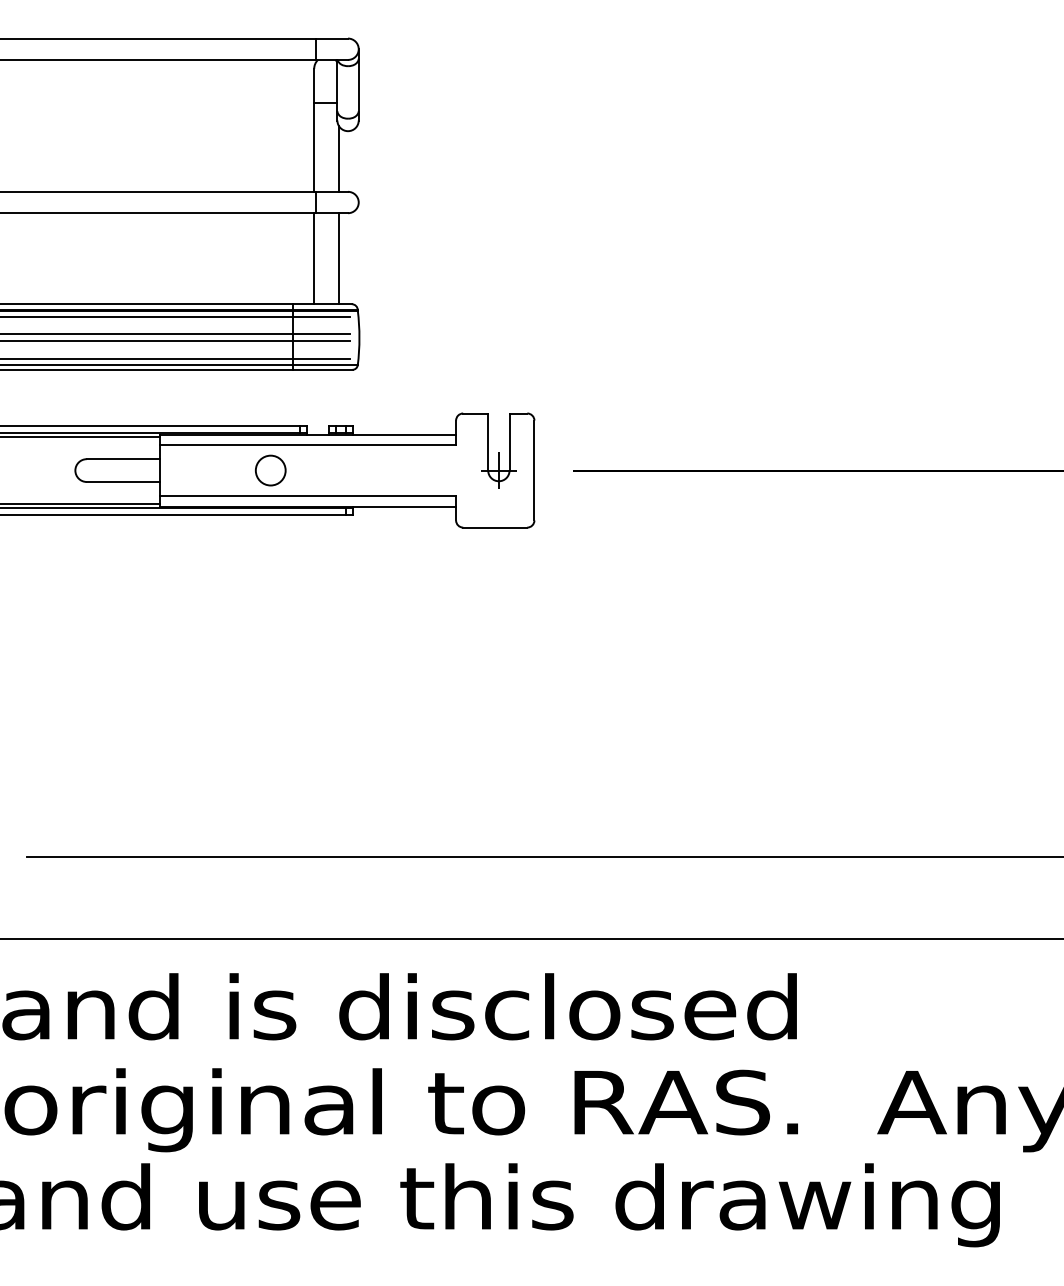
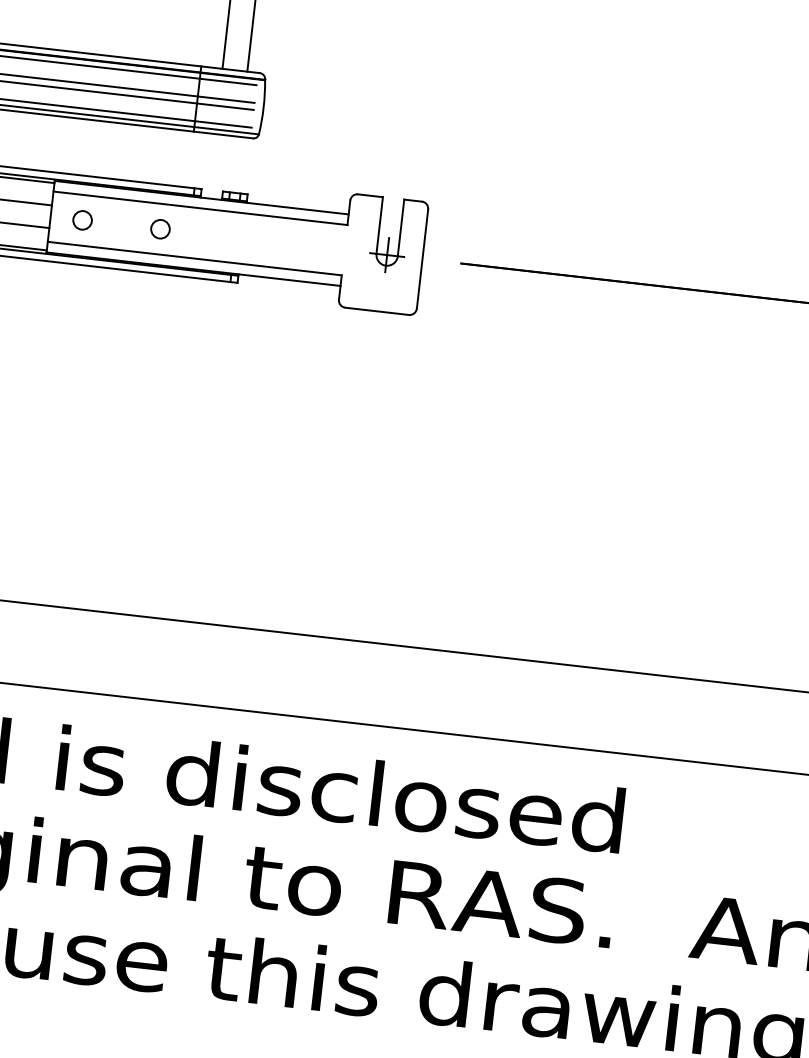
circle: (192, 470) -> (82, 220), added
circle: (270, 470) -> (160, 229), size x0.62

